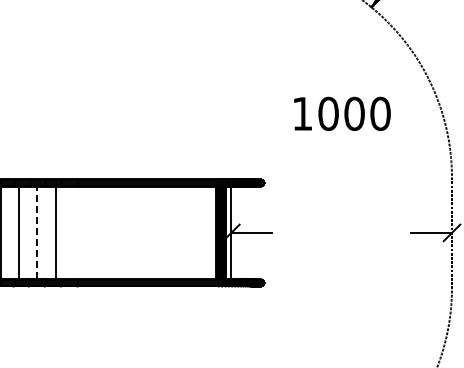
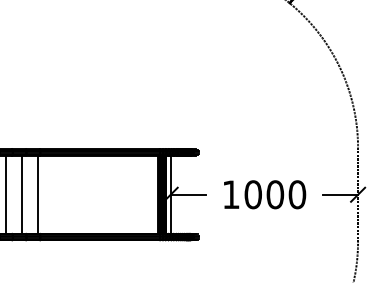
text: (342, 113) -> (265, 194), moved
line: (37, 232) -> (6, 194), dashed -> solid
line: (74, 232) -> (37, 194), added

